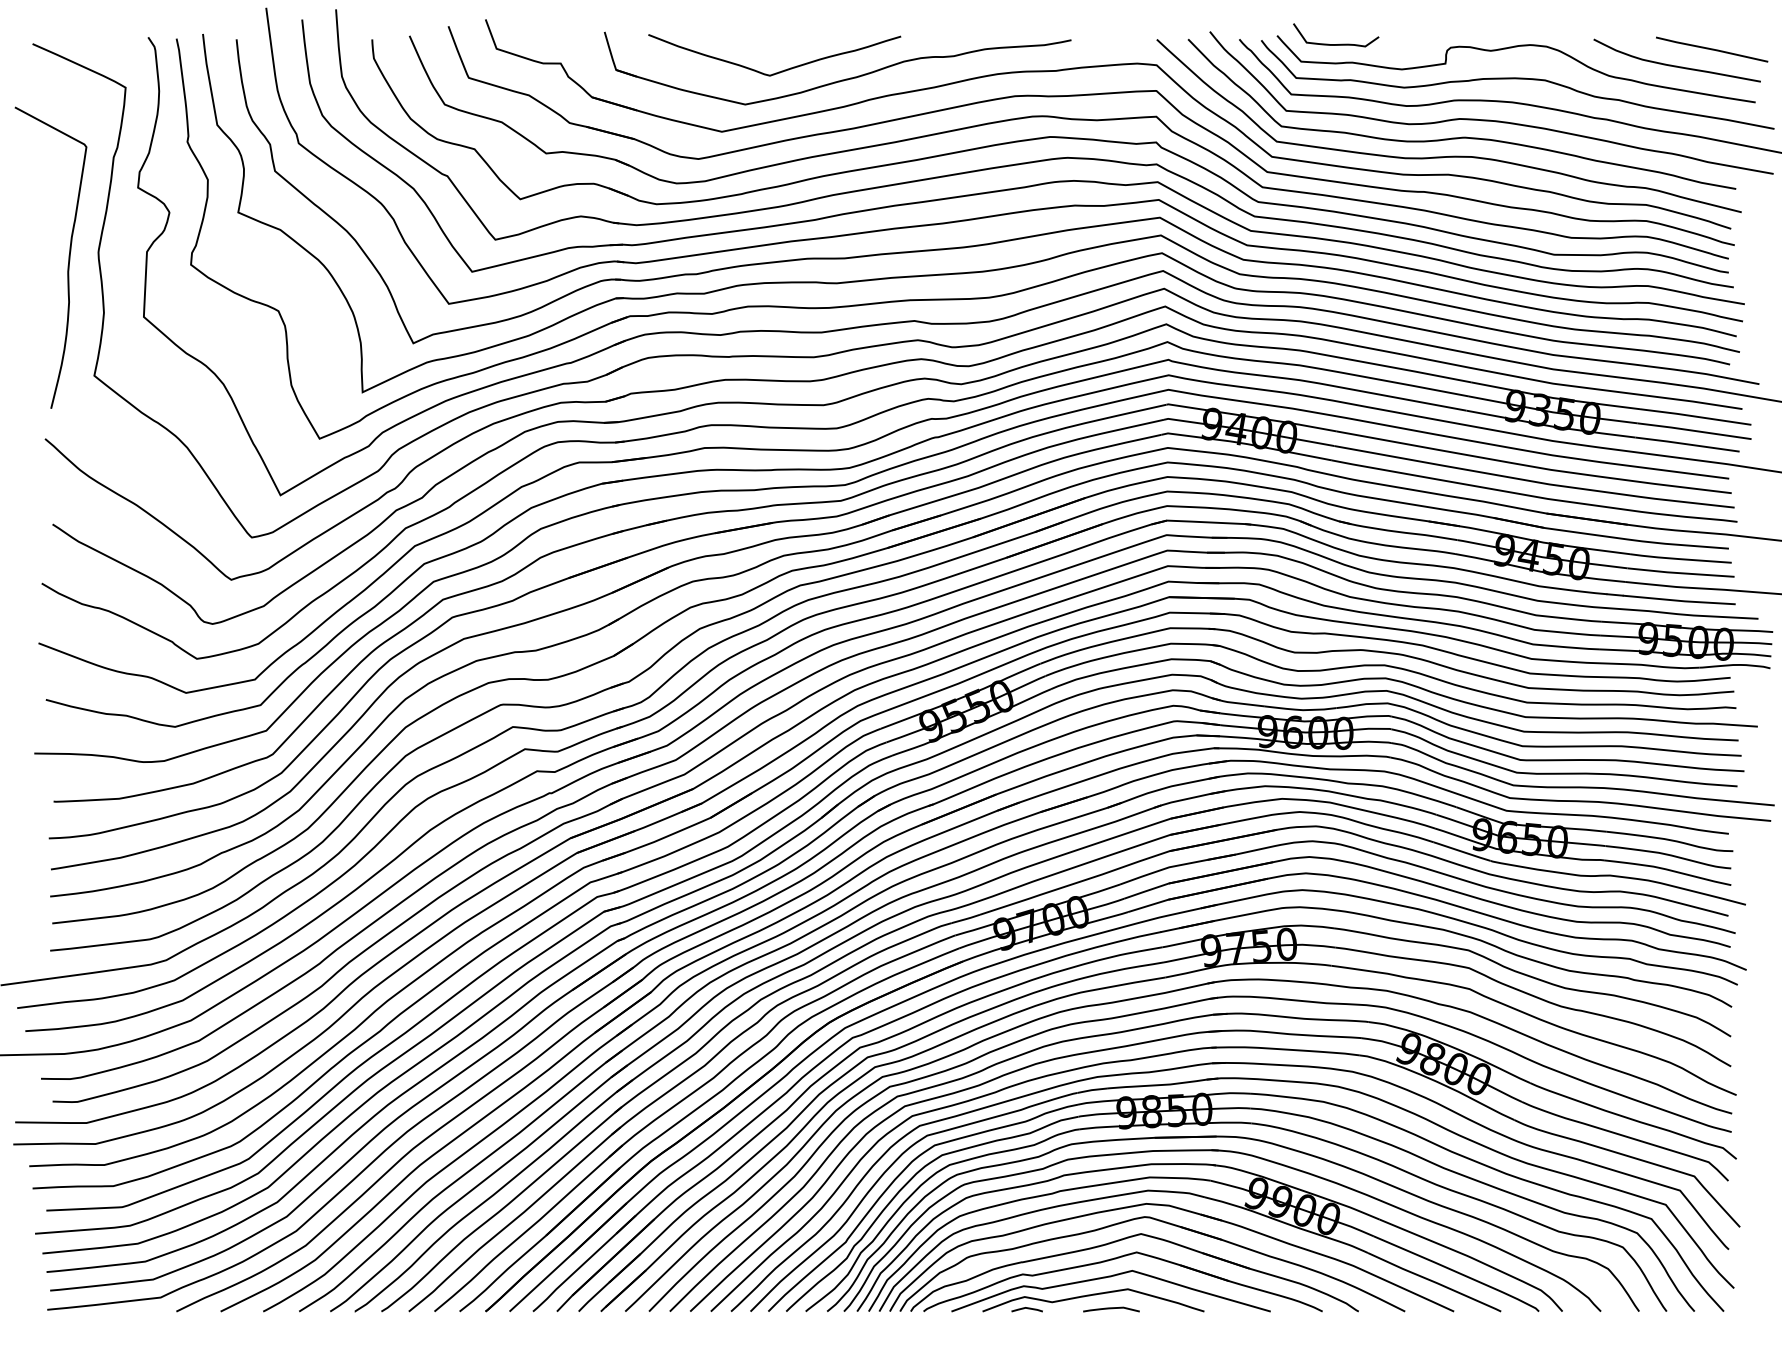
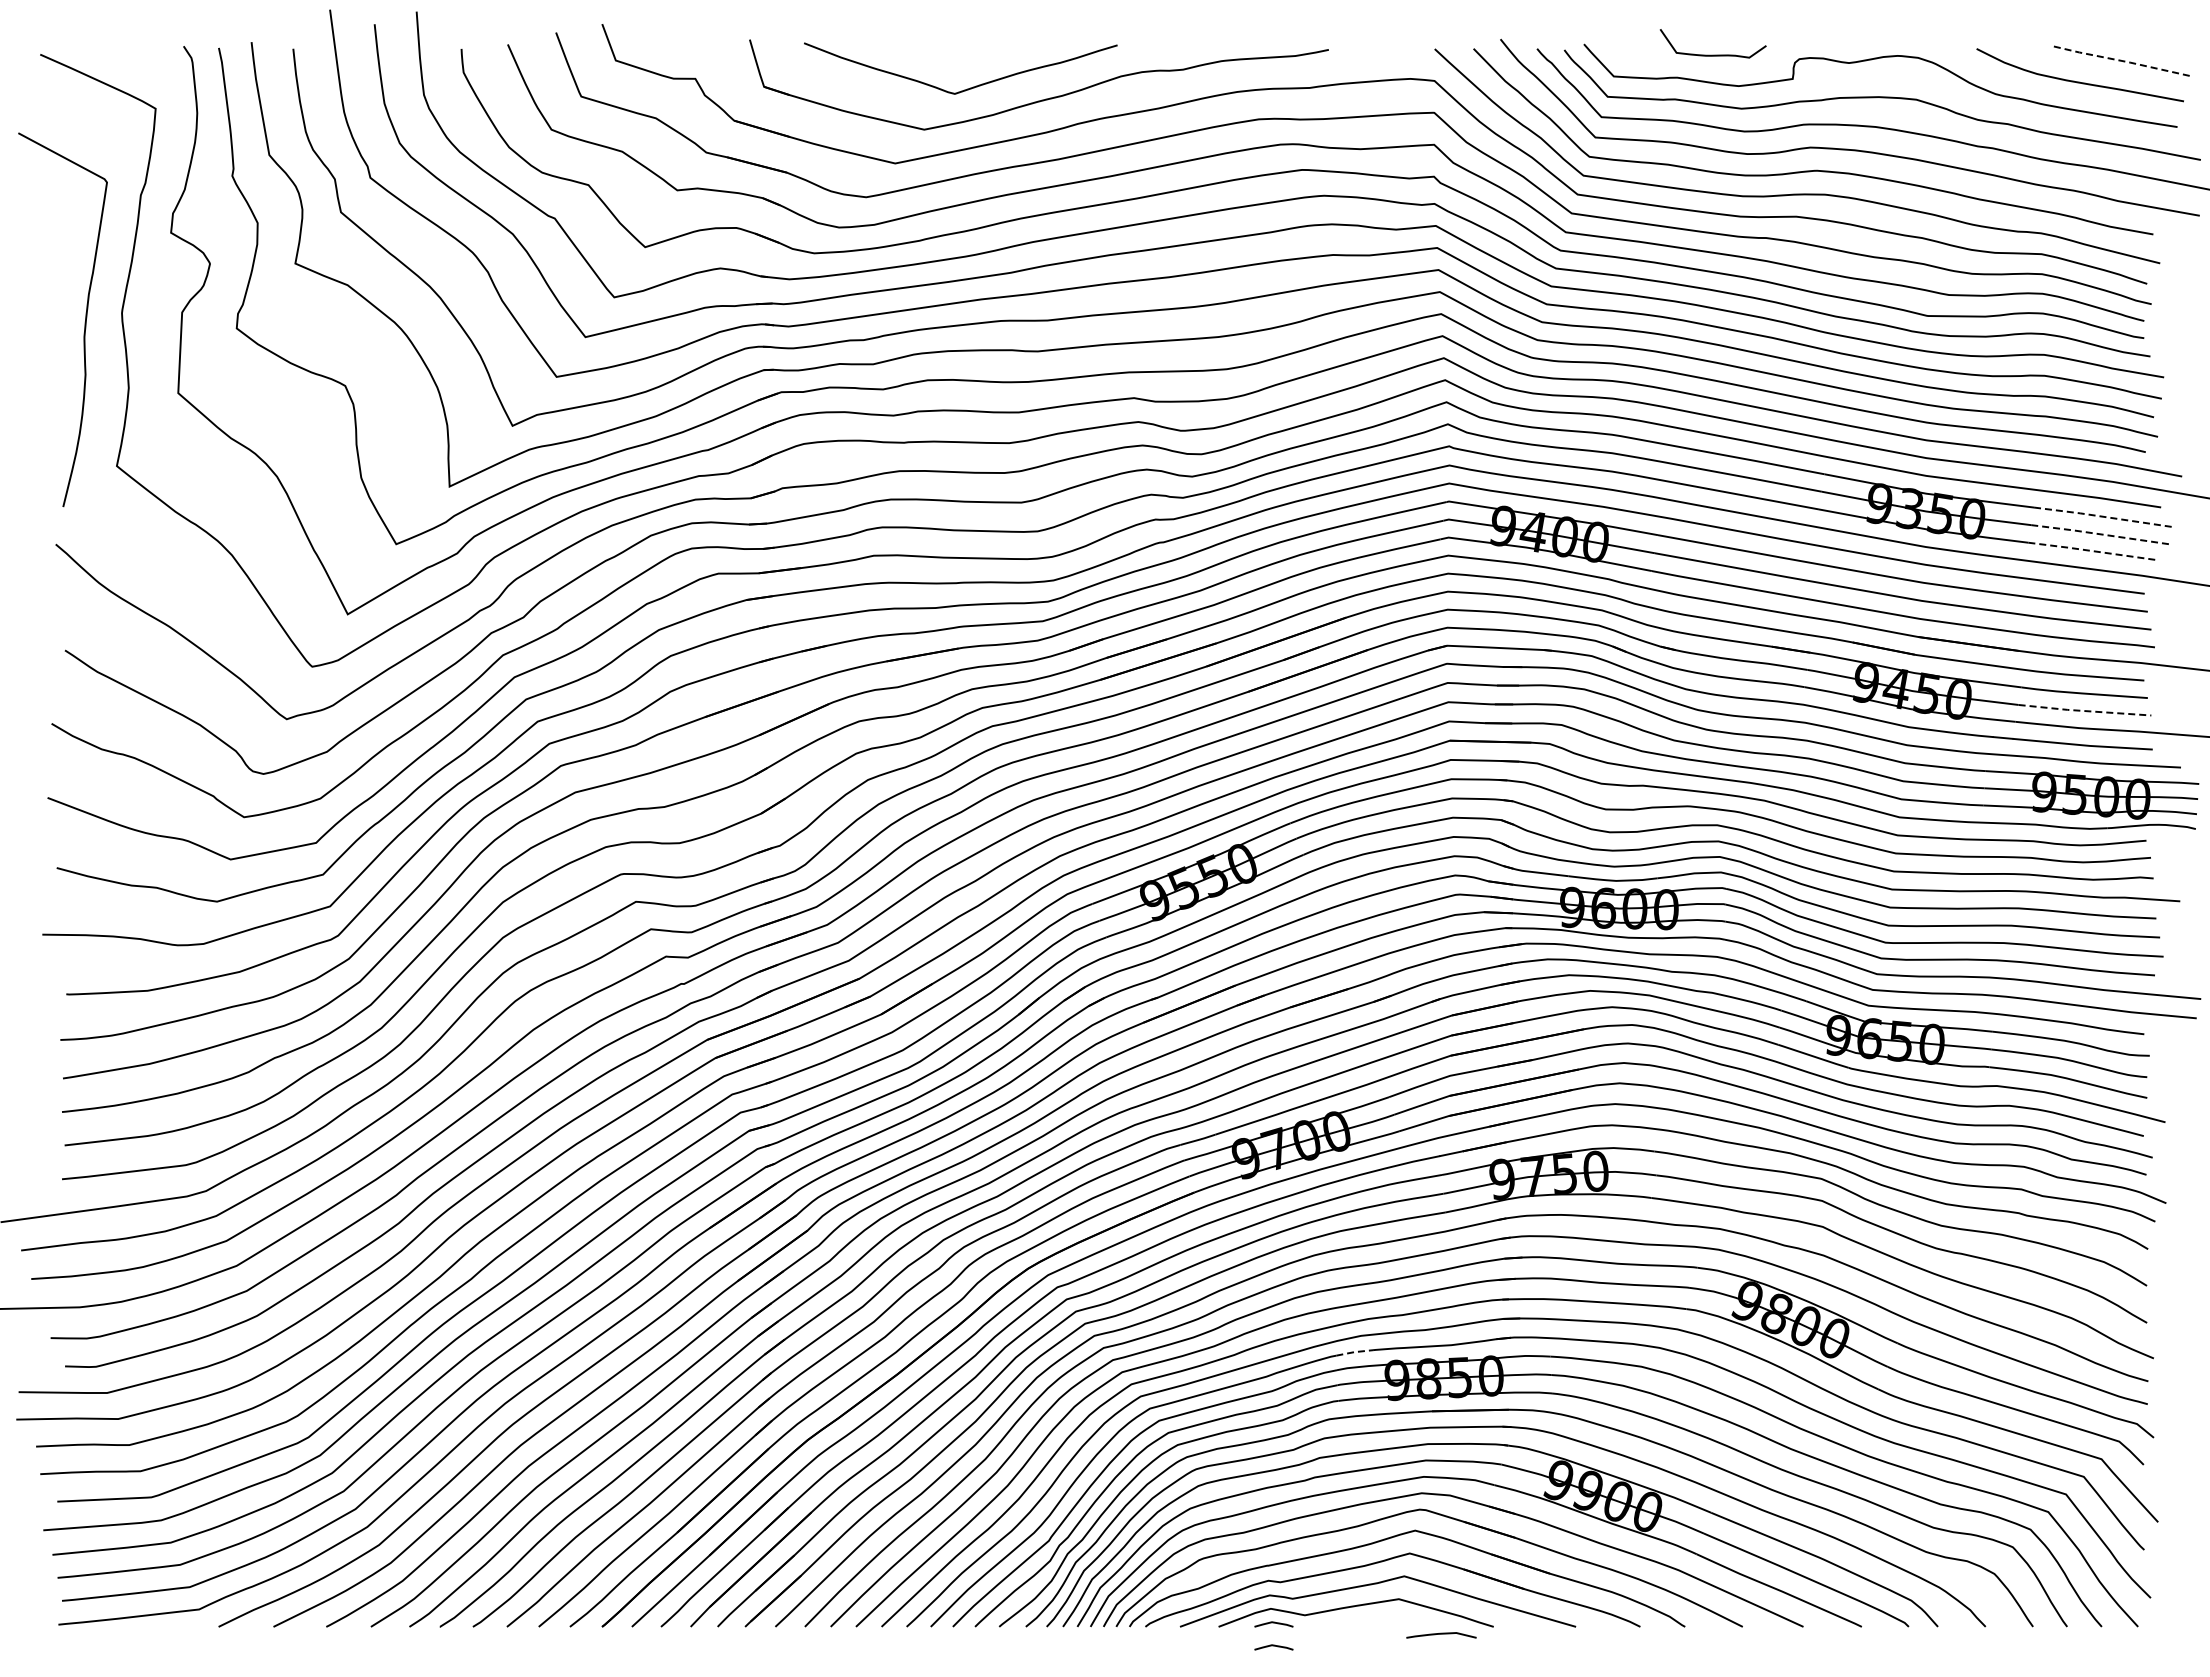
curve: (1335, 43) -> (1712, 54), moved
line: (1712, 49) -> (2123, 61), solid -> dashed
line: (1695, 416) -> (2102, 516), solid -> dashed
line: (1694, 430) -> (2101, 534), solid -> dashed
line: (1687, 444) -> (2092, 551), solid -> dashed
line: (1679, 572) -> (2083, 710), solid -> dashed
line: (1092, 1090) -> (1354, 1352), solid -> dashed
curve: (1111, 1308) -> (1441, 1634), moved
curve: (1026, 1327) -> (1273, 1646), added

